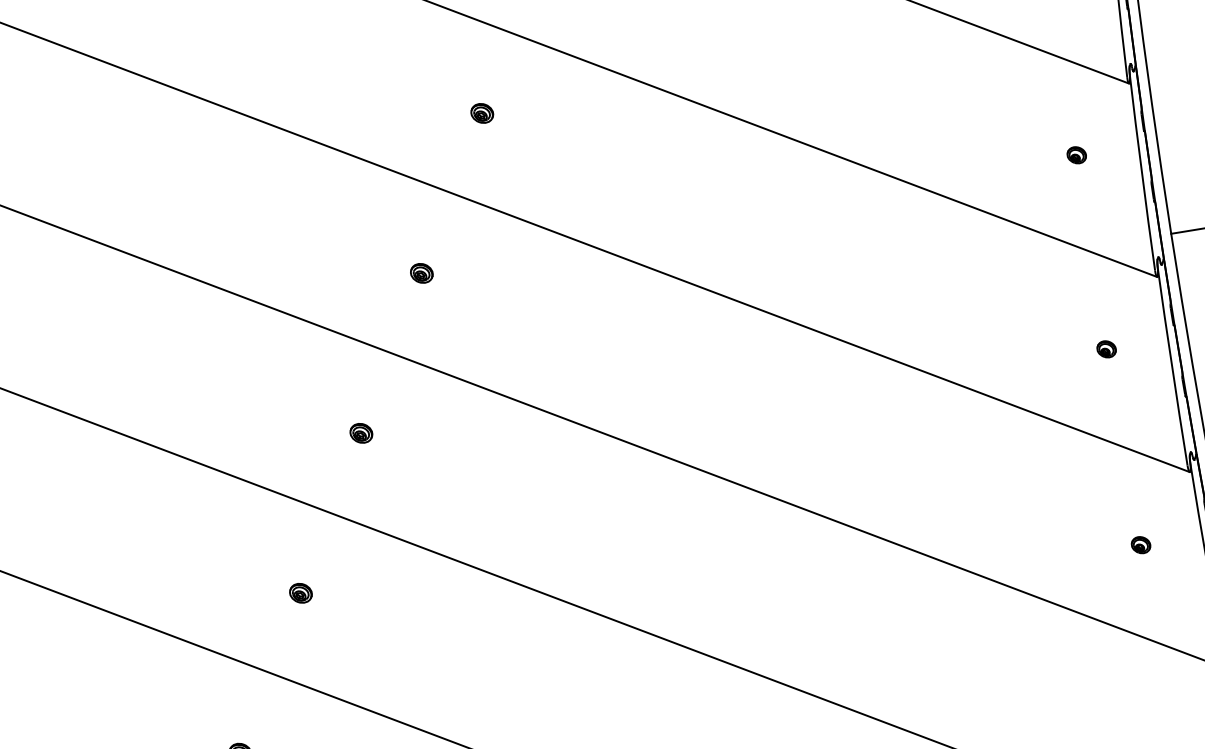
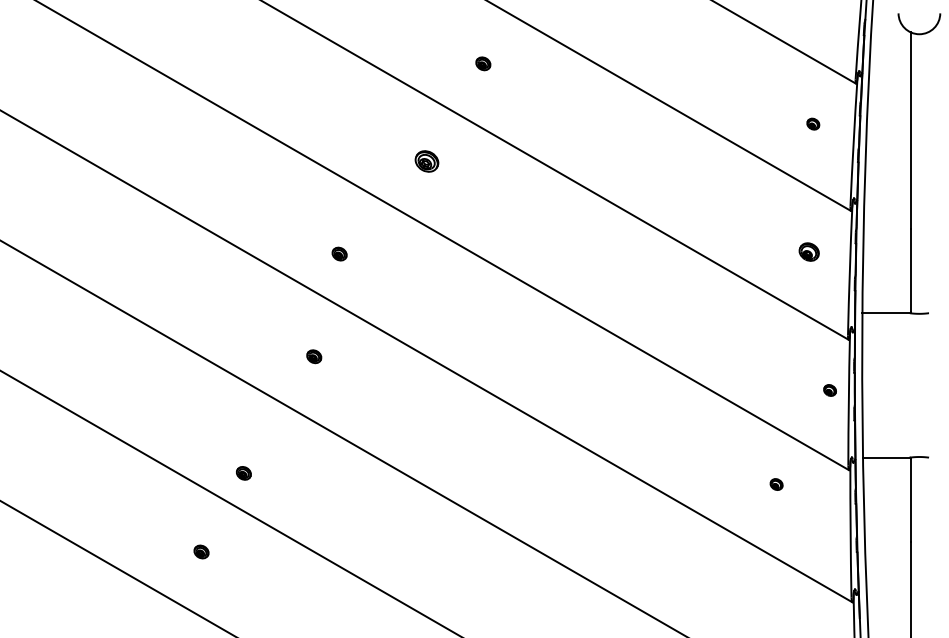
part: (481, 113) -> (426, 161), size x1.6
part: (1076, 154) -> (809, 251), size x1.6
part: (421, 272) -> (339, 253), moved
part: (1105, 349) -> (829, 390), moved
part: (1140, 545) -> (776, 484), moved
part: (300, 593) -> (243, 473), moved

